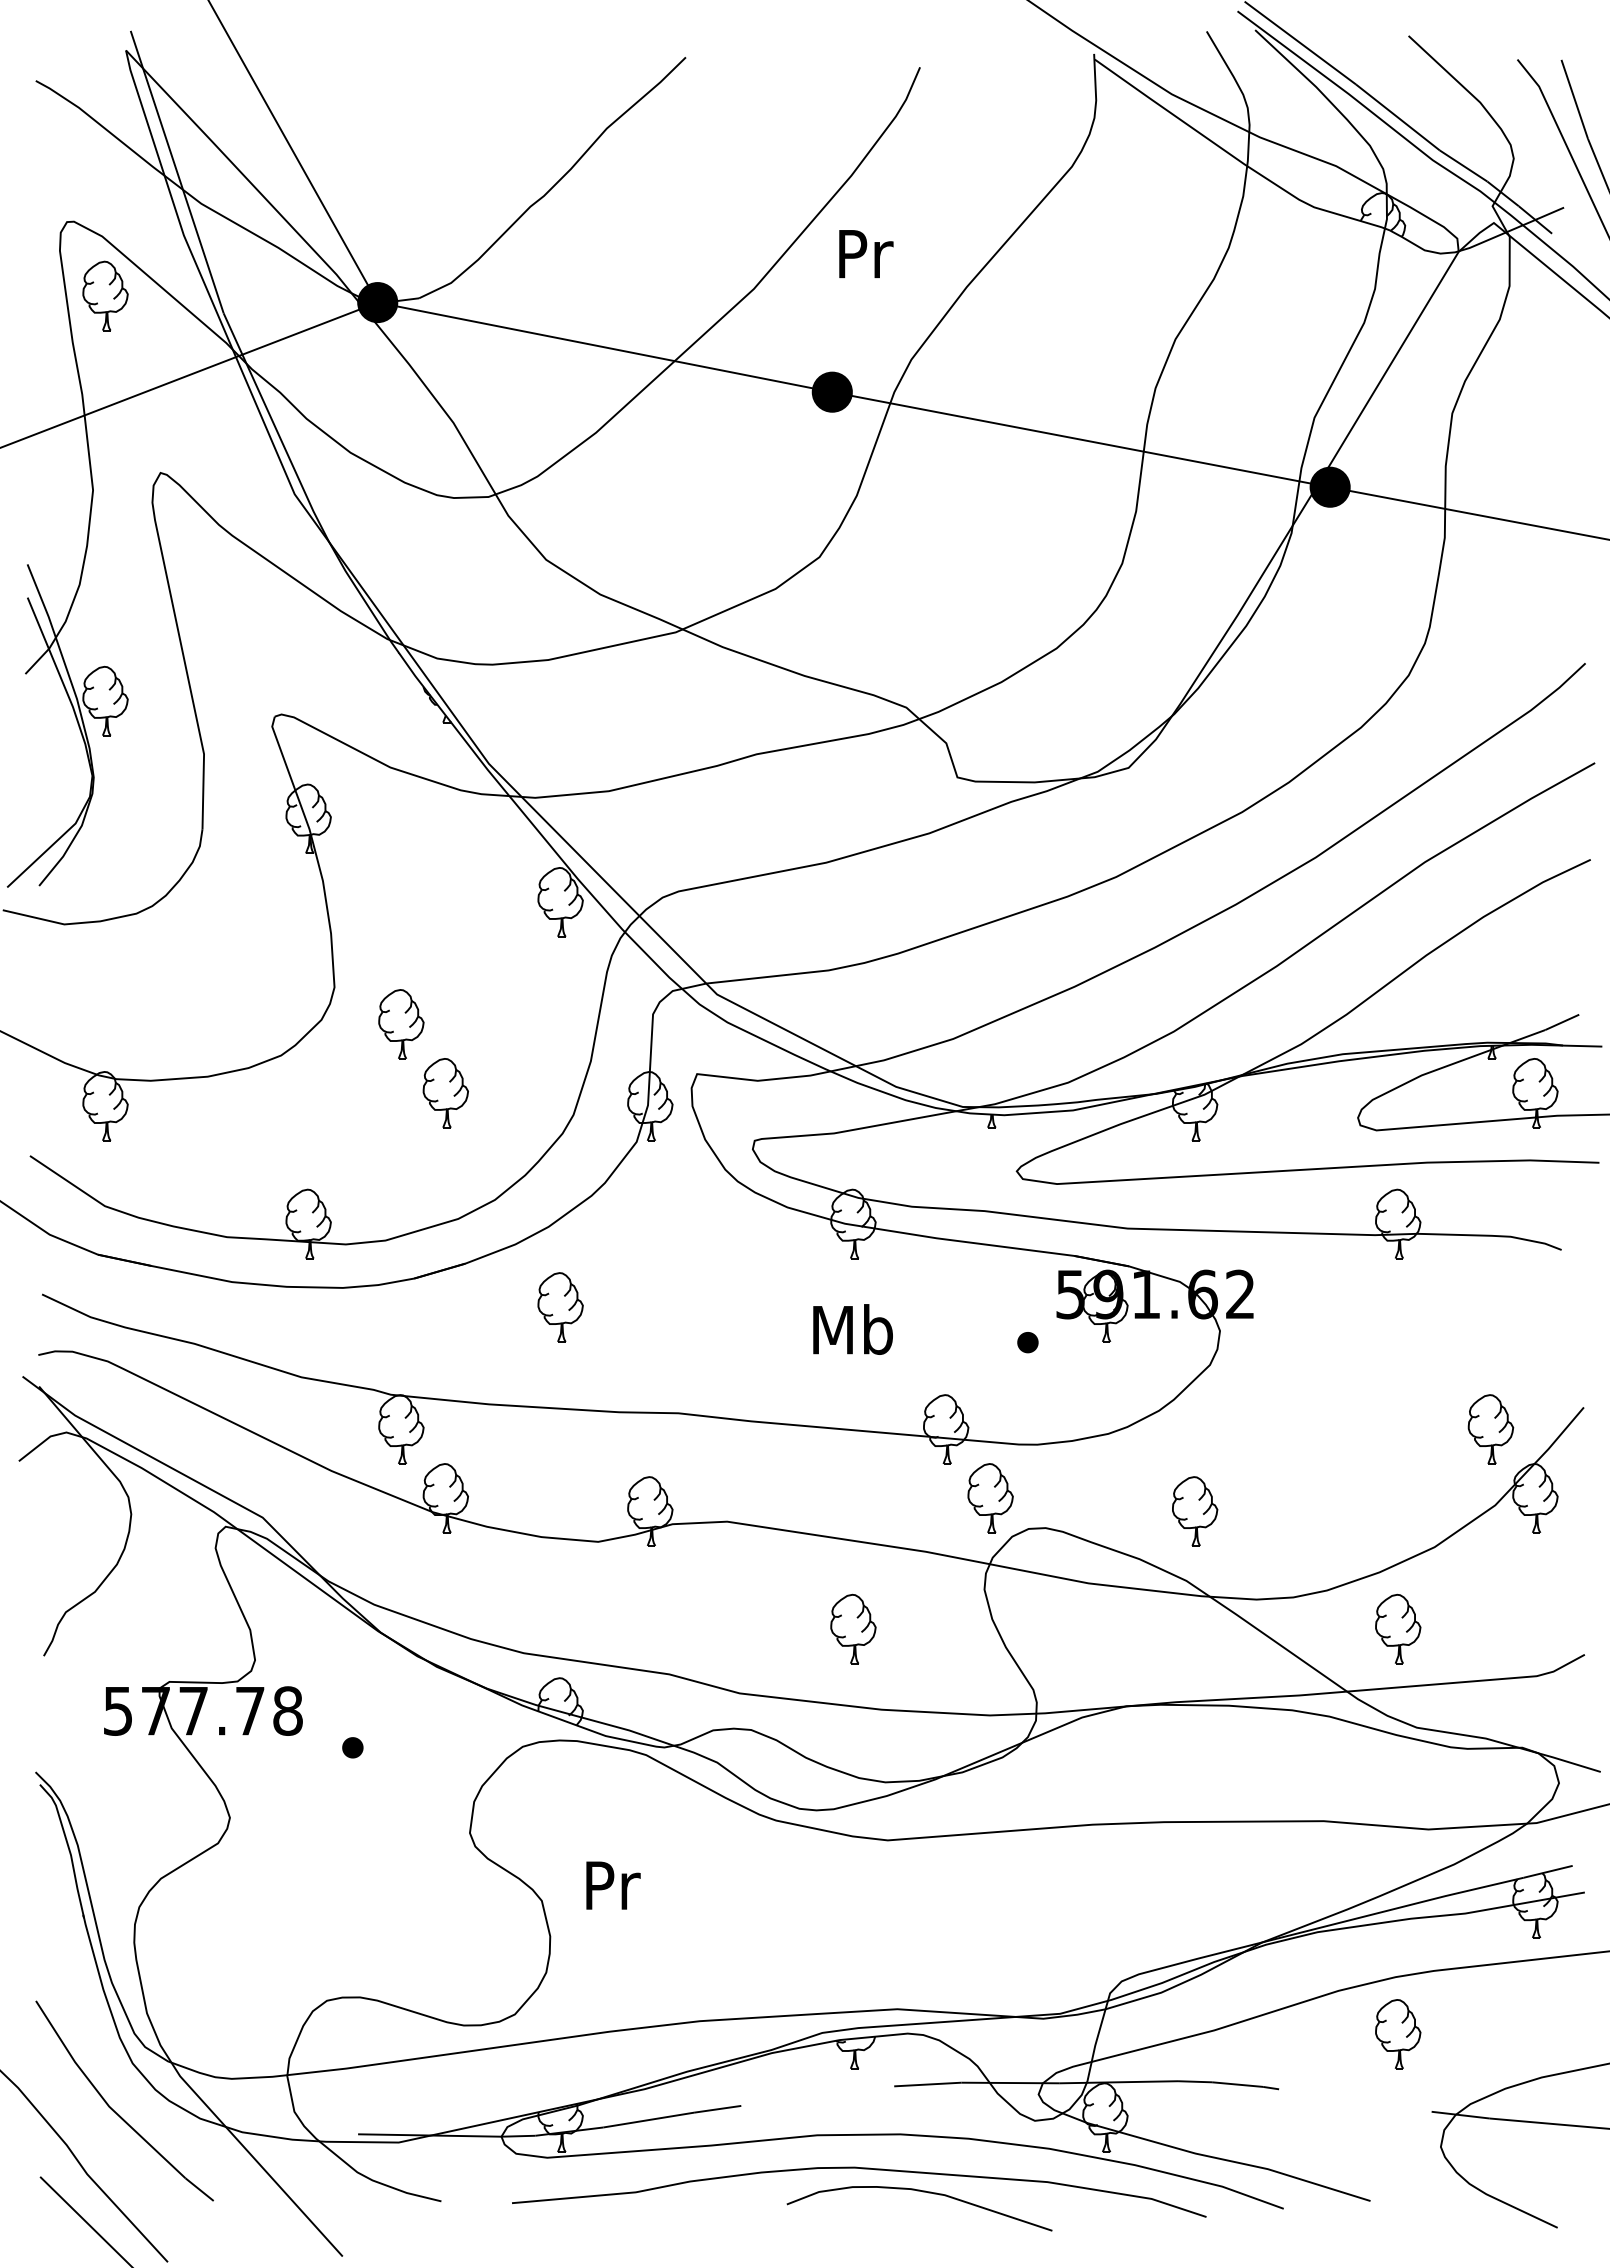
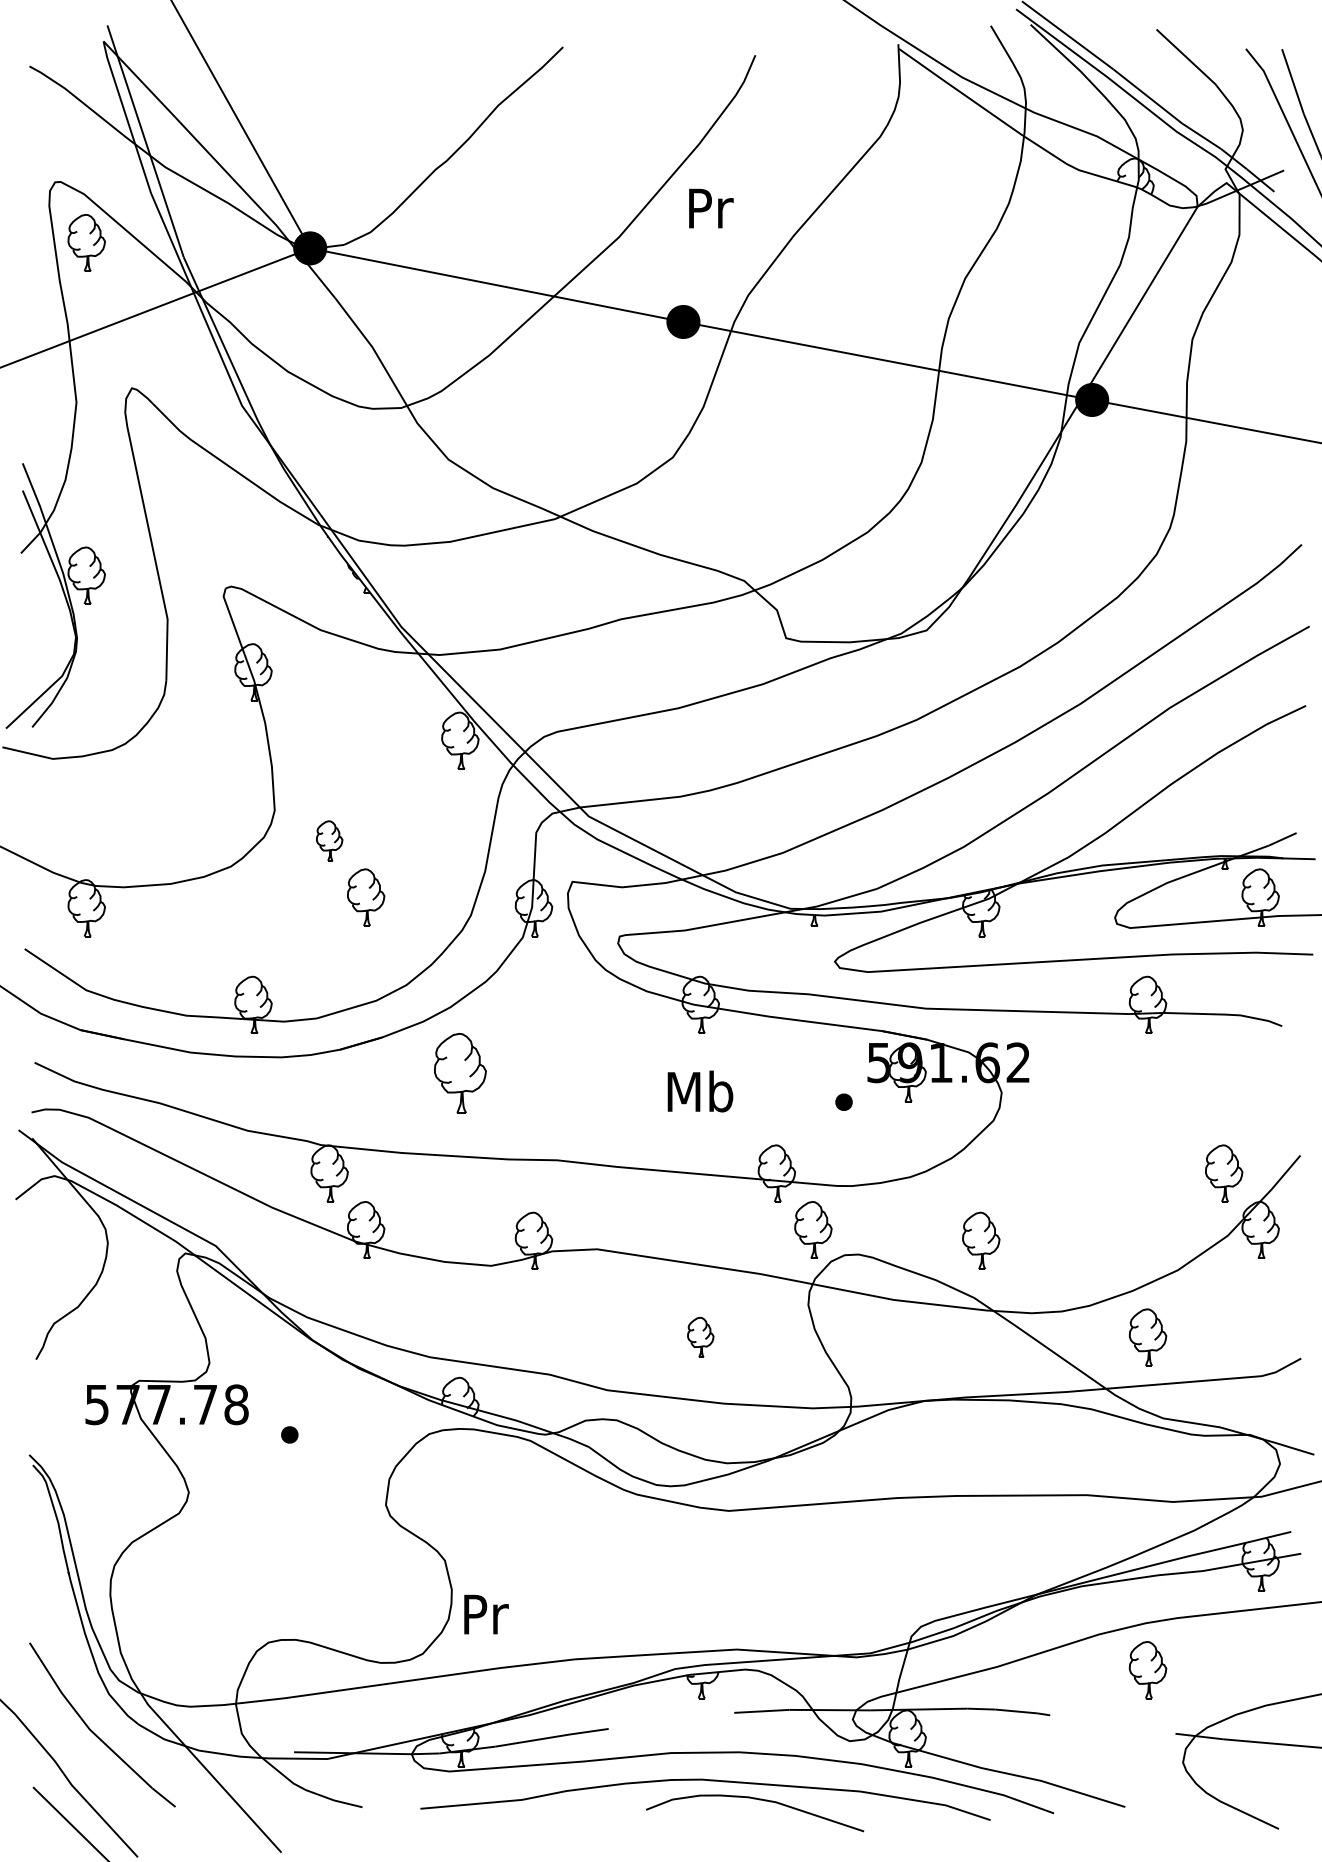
part: (401, 1024) -> (329, 841), size x0.7
part: (560, 1307) -> (460, 1073), size x1.4
part: (853, 1628) -> (700, 1336), size x0.7
text: (613, 1885) -> (486, 1614), moved

